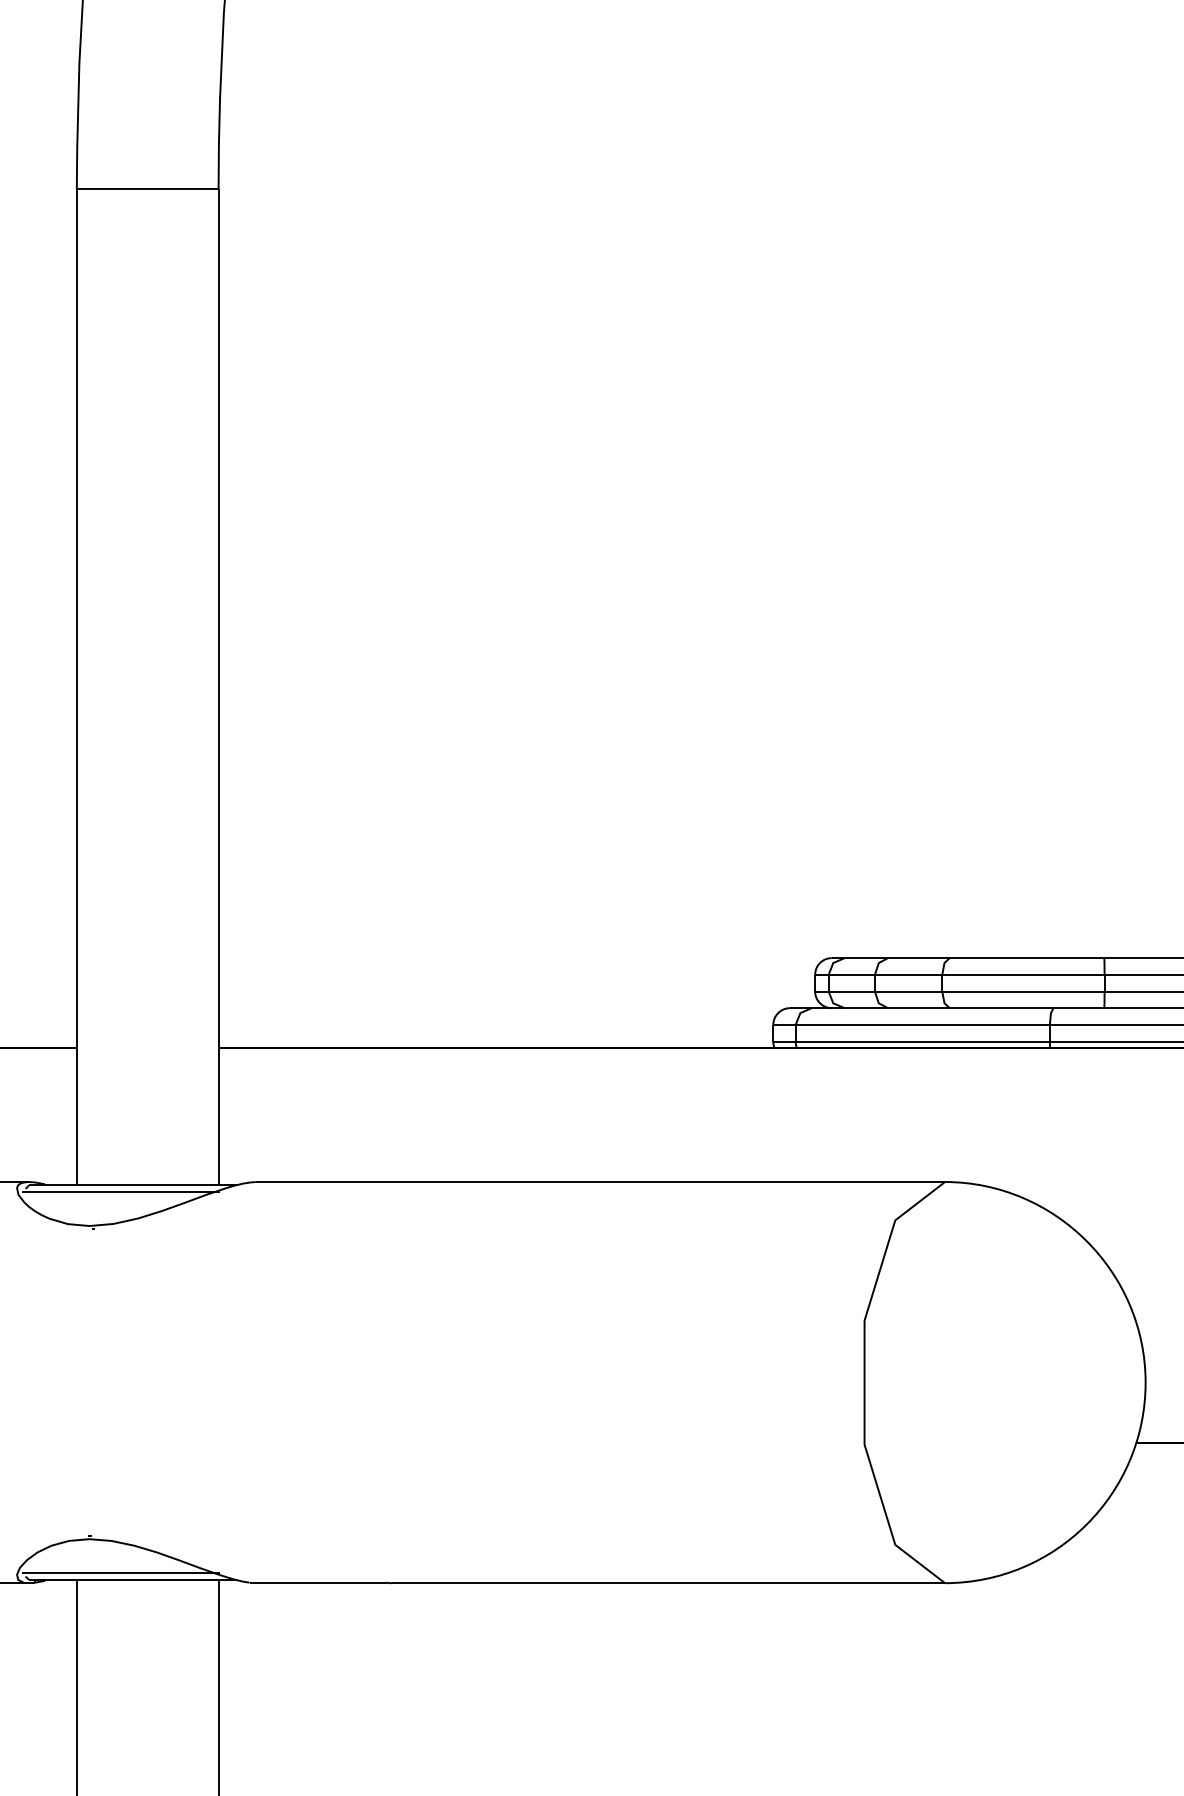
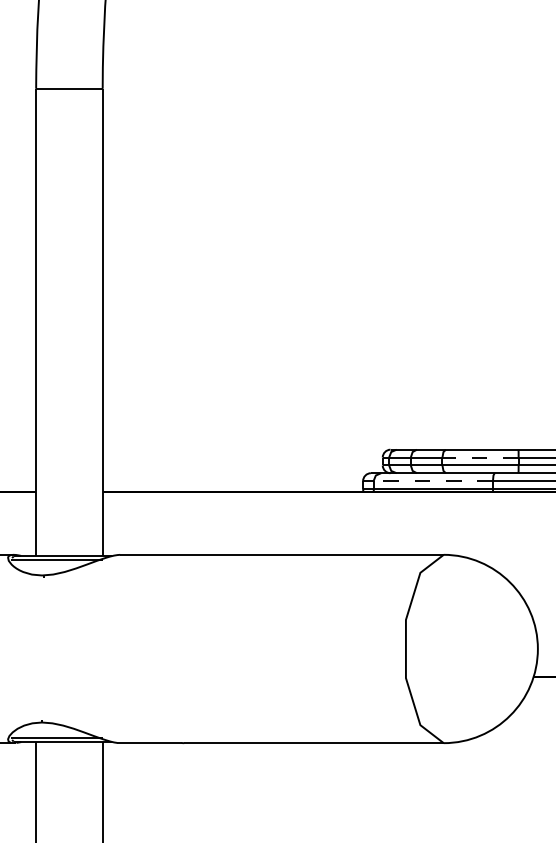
line: (1021, 974) -> (479, 457), solid -> dashed
line: (921, 1025) -> (432, 481), solid -> dashed

